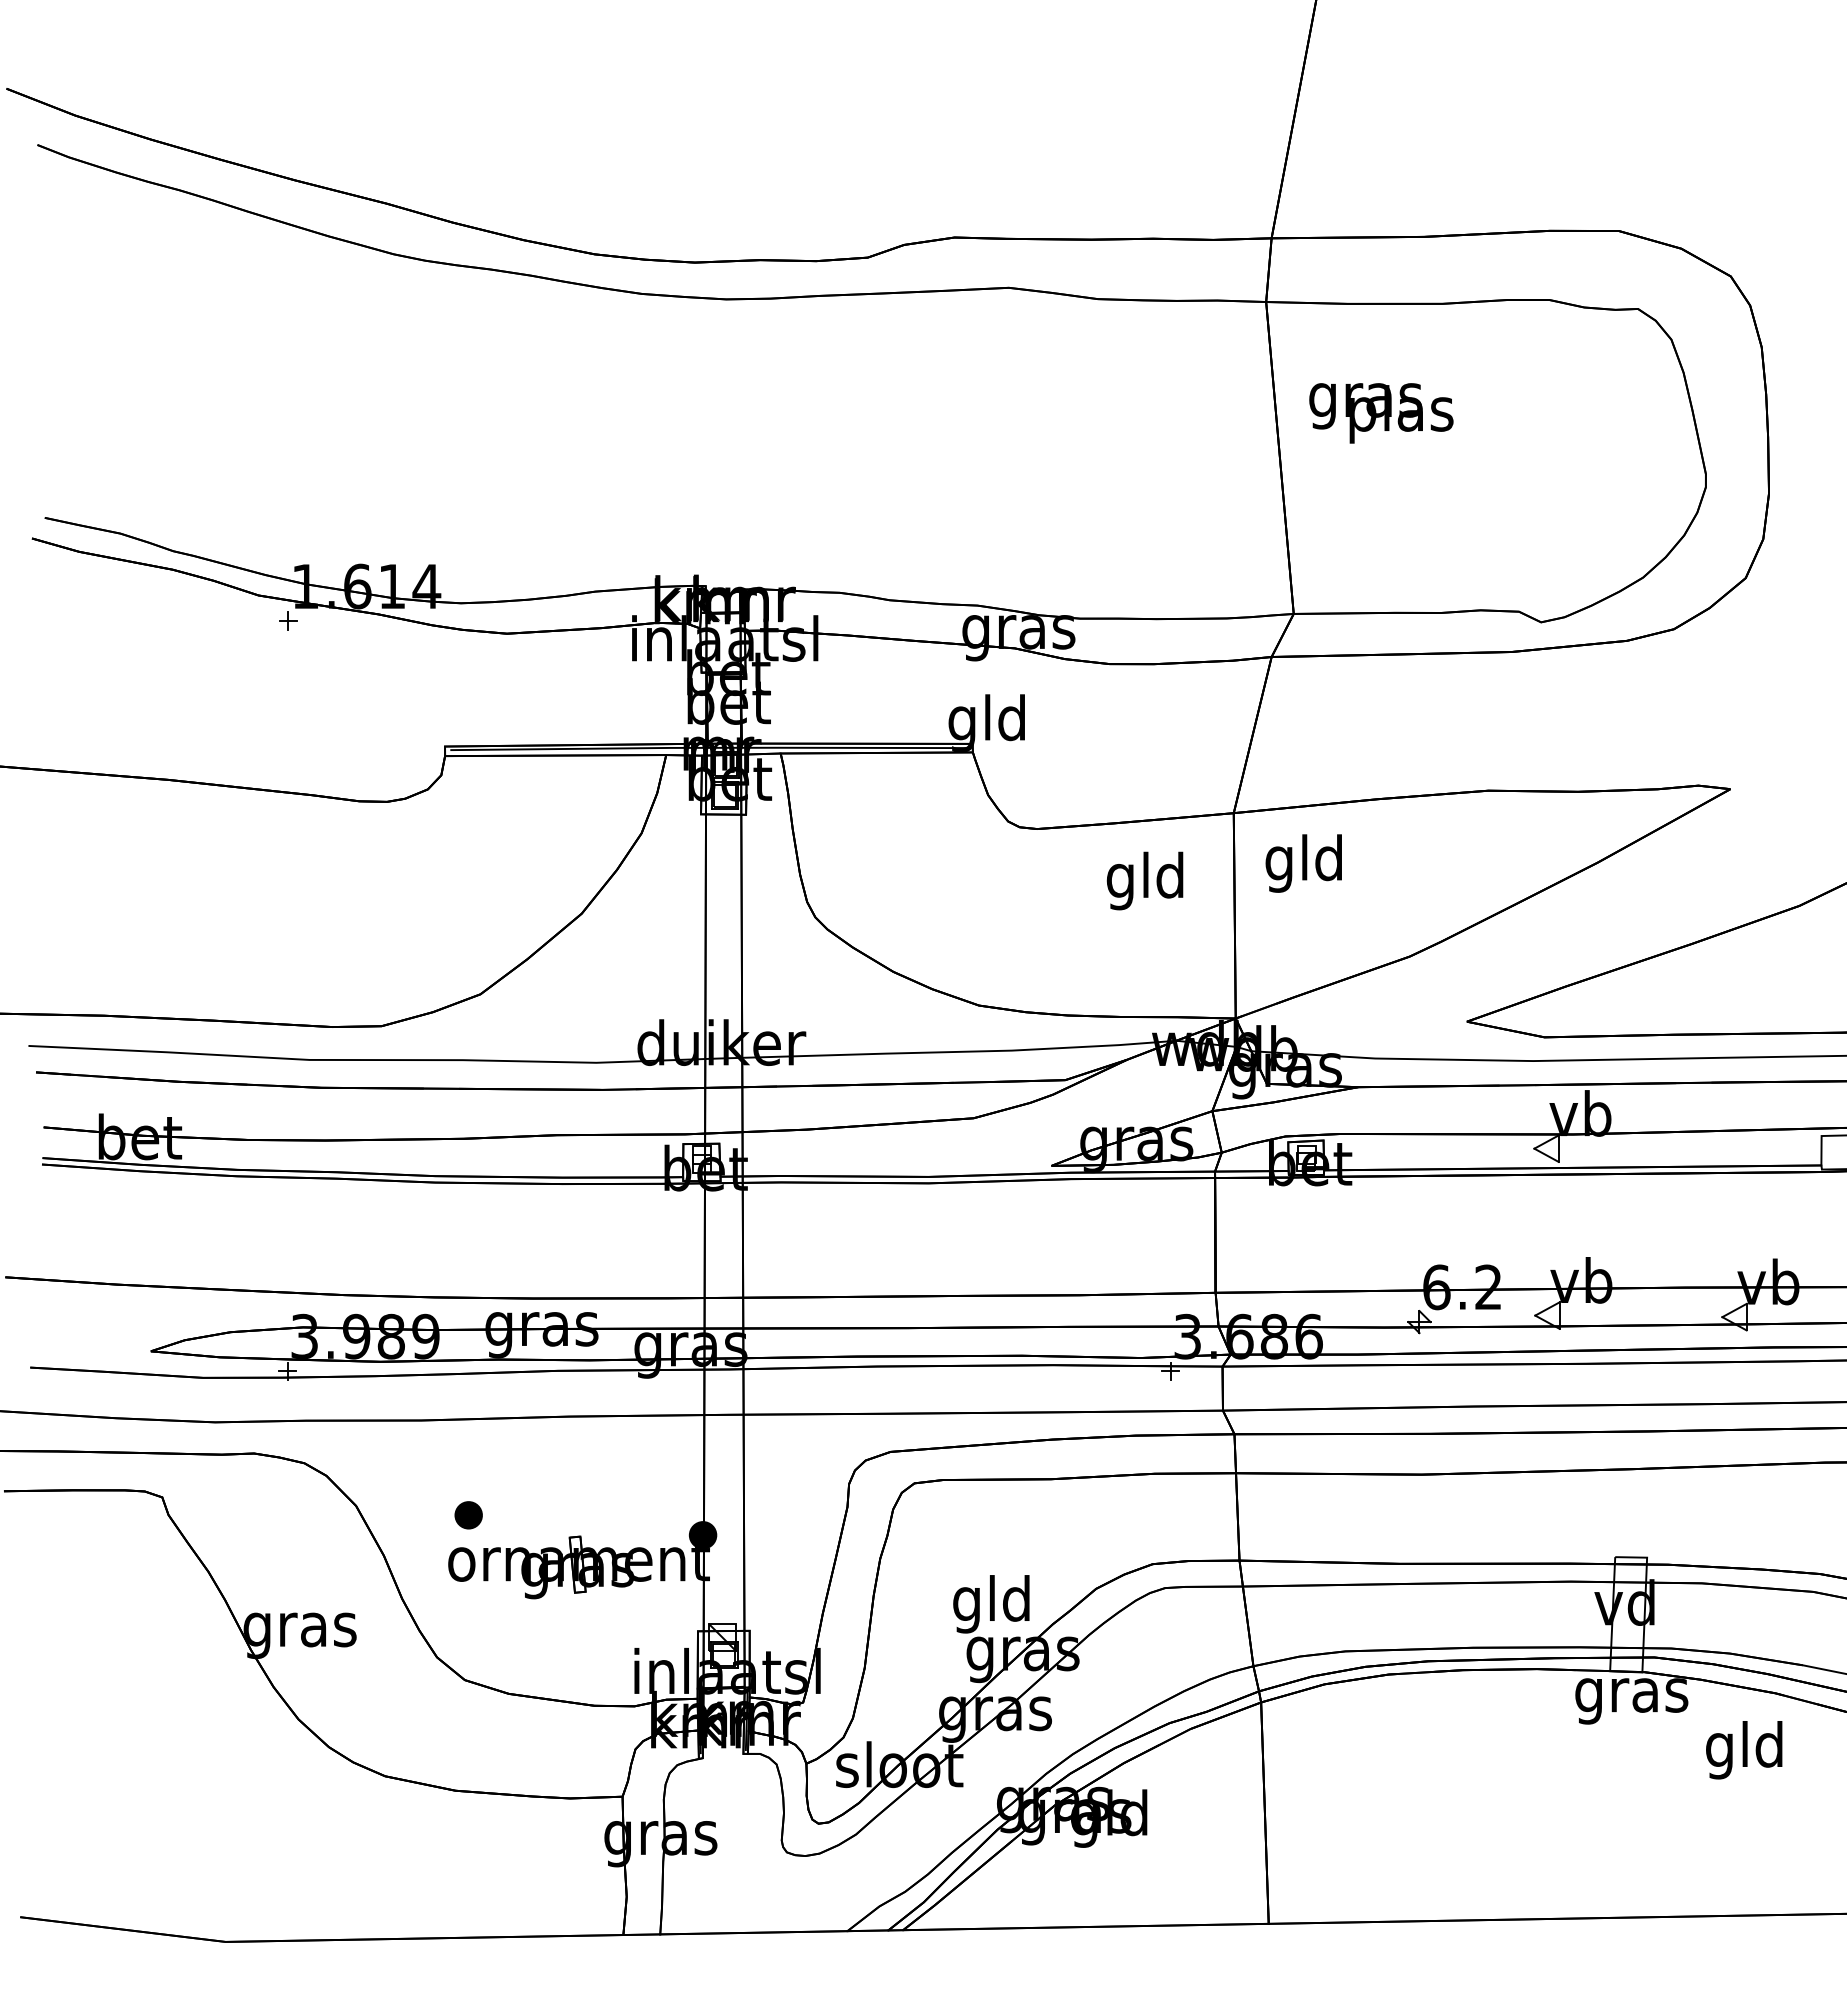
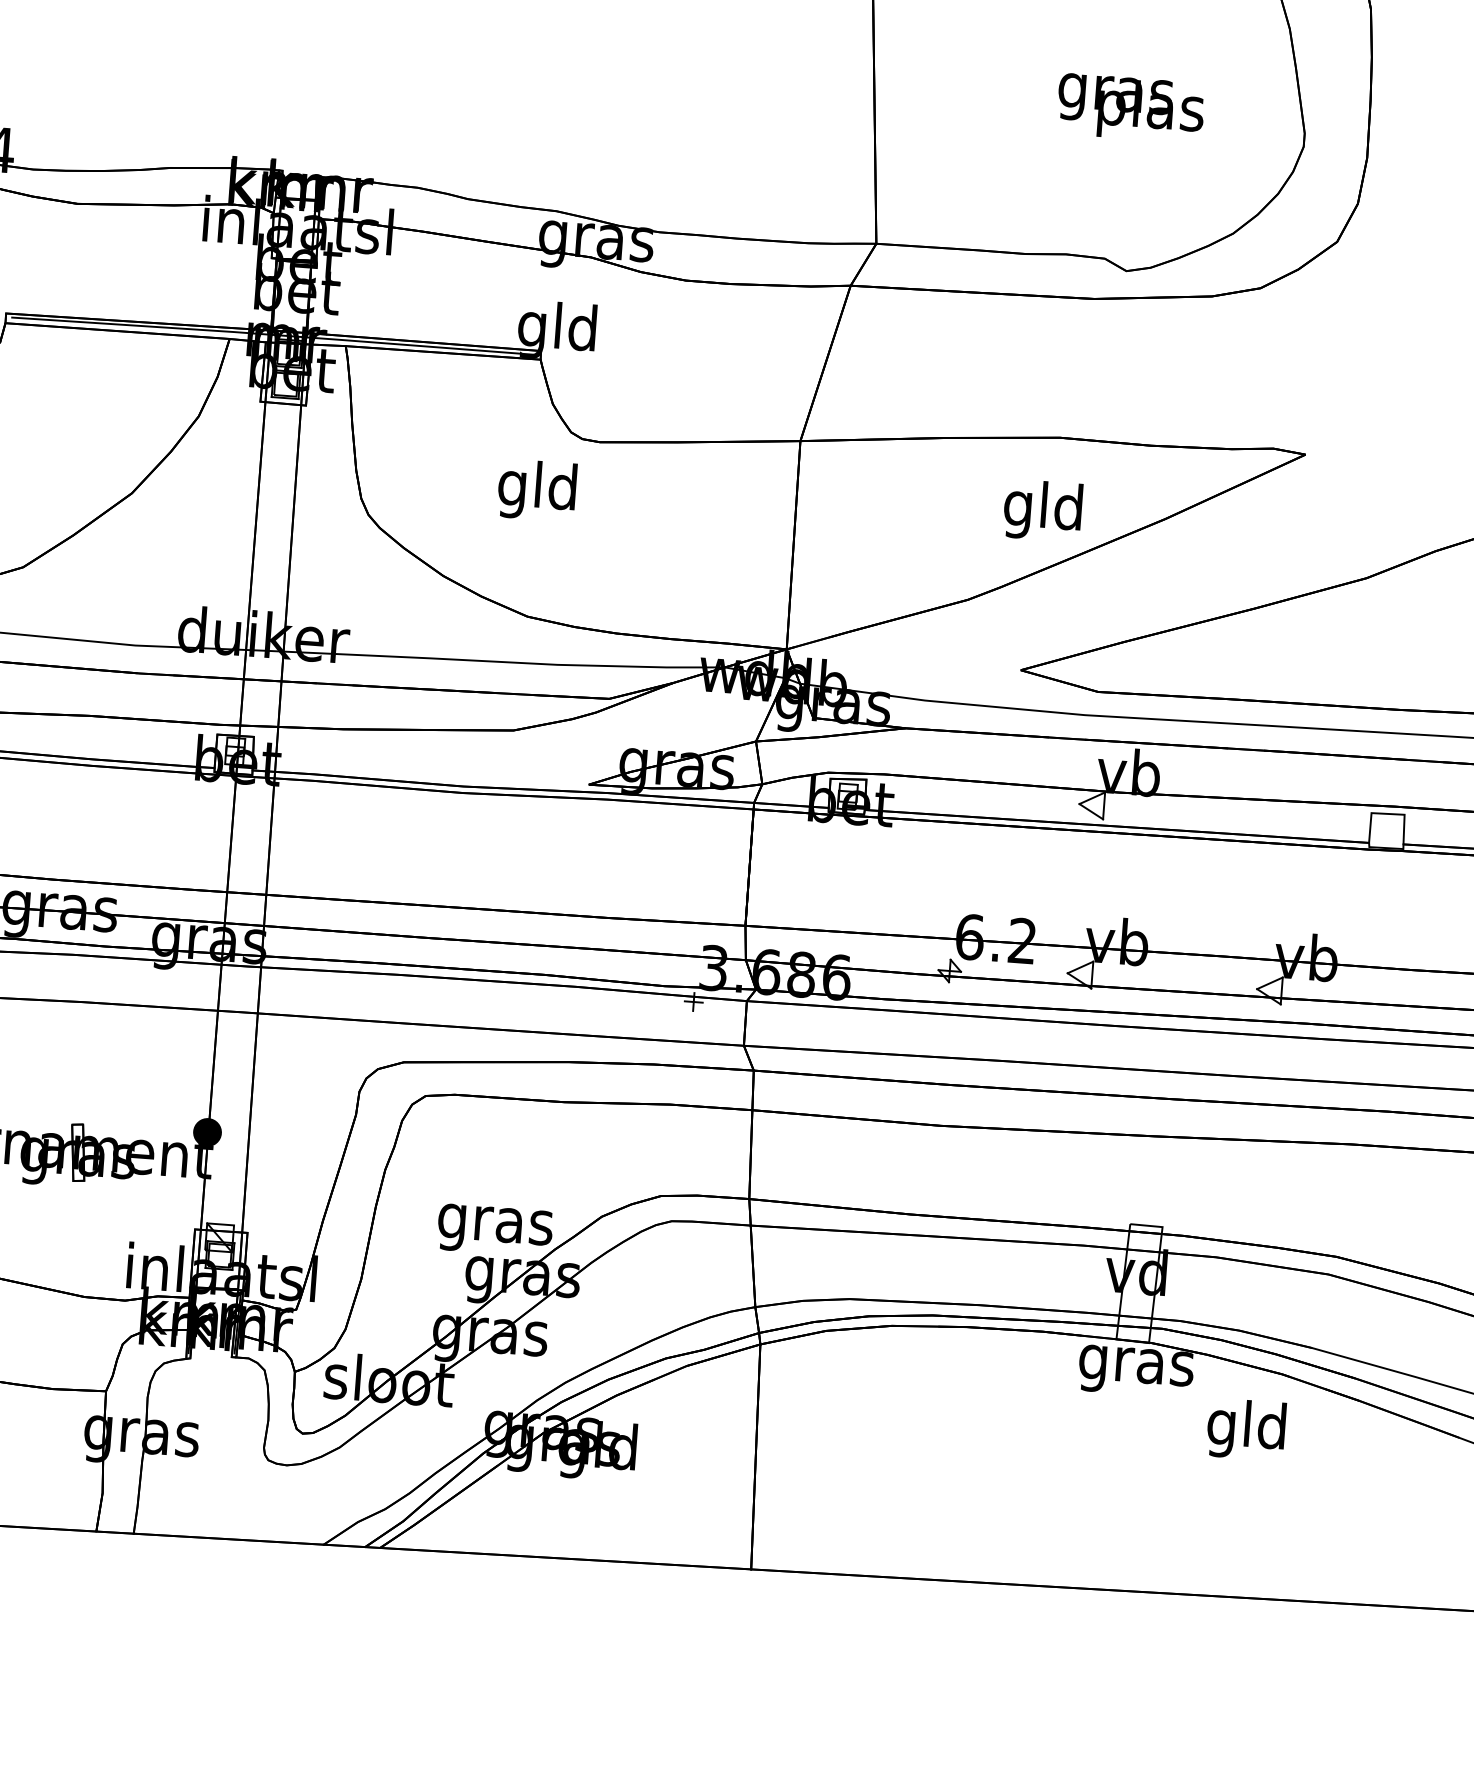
text: (1381, 413) -> (1130, 108), moved
text: (1303, 863) -> (1042, 510), moved
text: (1144, 880) -> (536, 489), moved
text: (992, 1604) -> (495, 1224), gld -> gras

